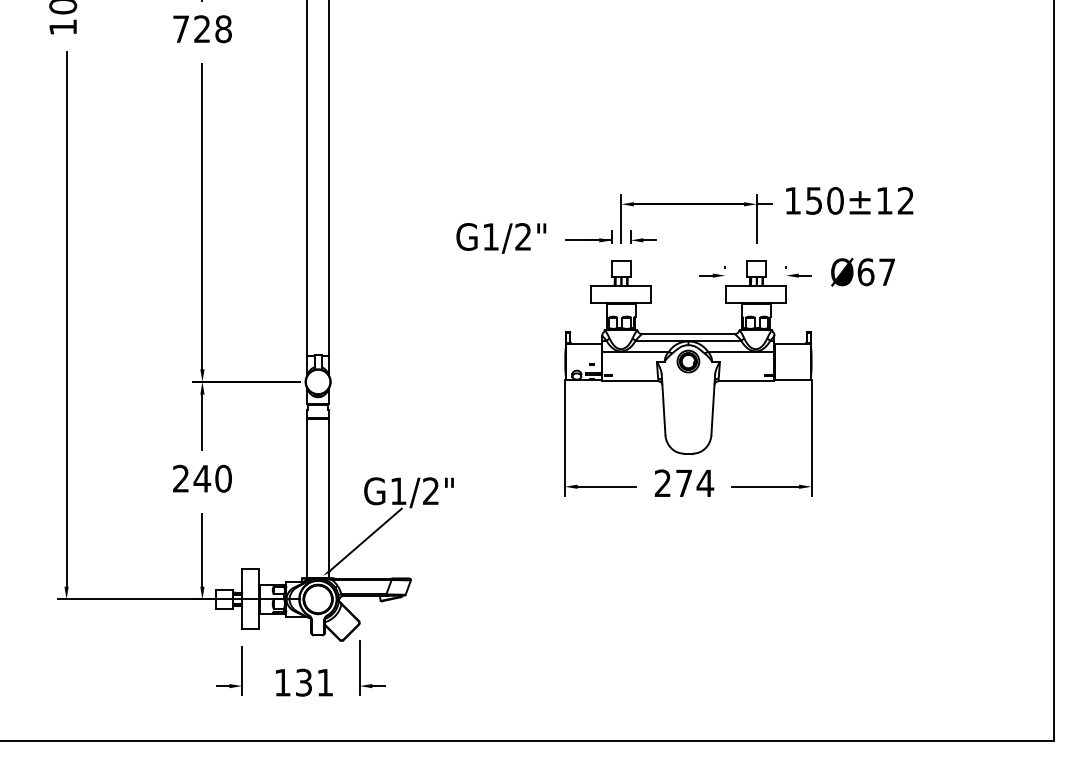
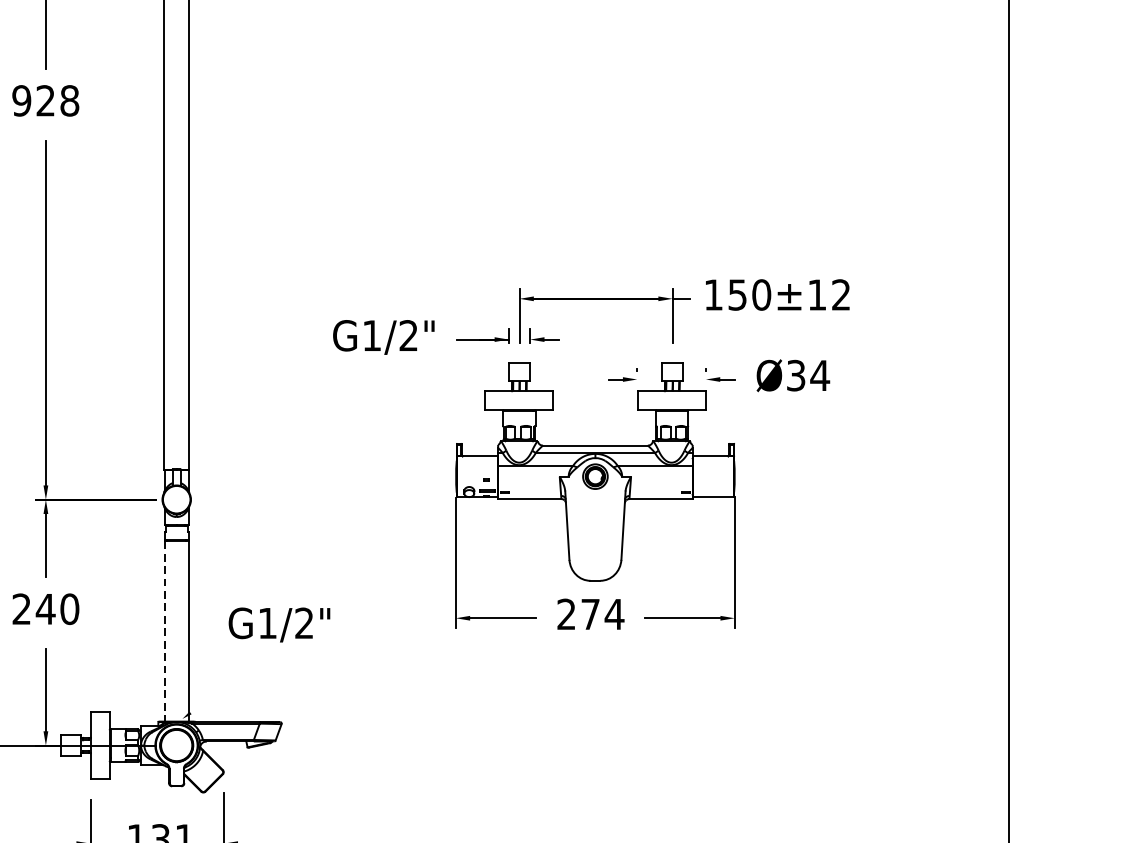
text: (180, 29) -> (21, 101), 728 -> 928
text: (876, 272) -> (808, 375), Ø67 -> Ø34
line: (307, 498) -> (164, 631), solid -> dashed
line: (365, 539) -> (230, 677), removed

